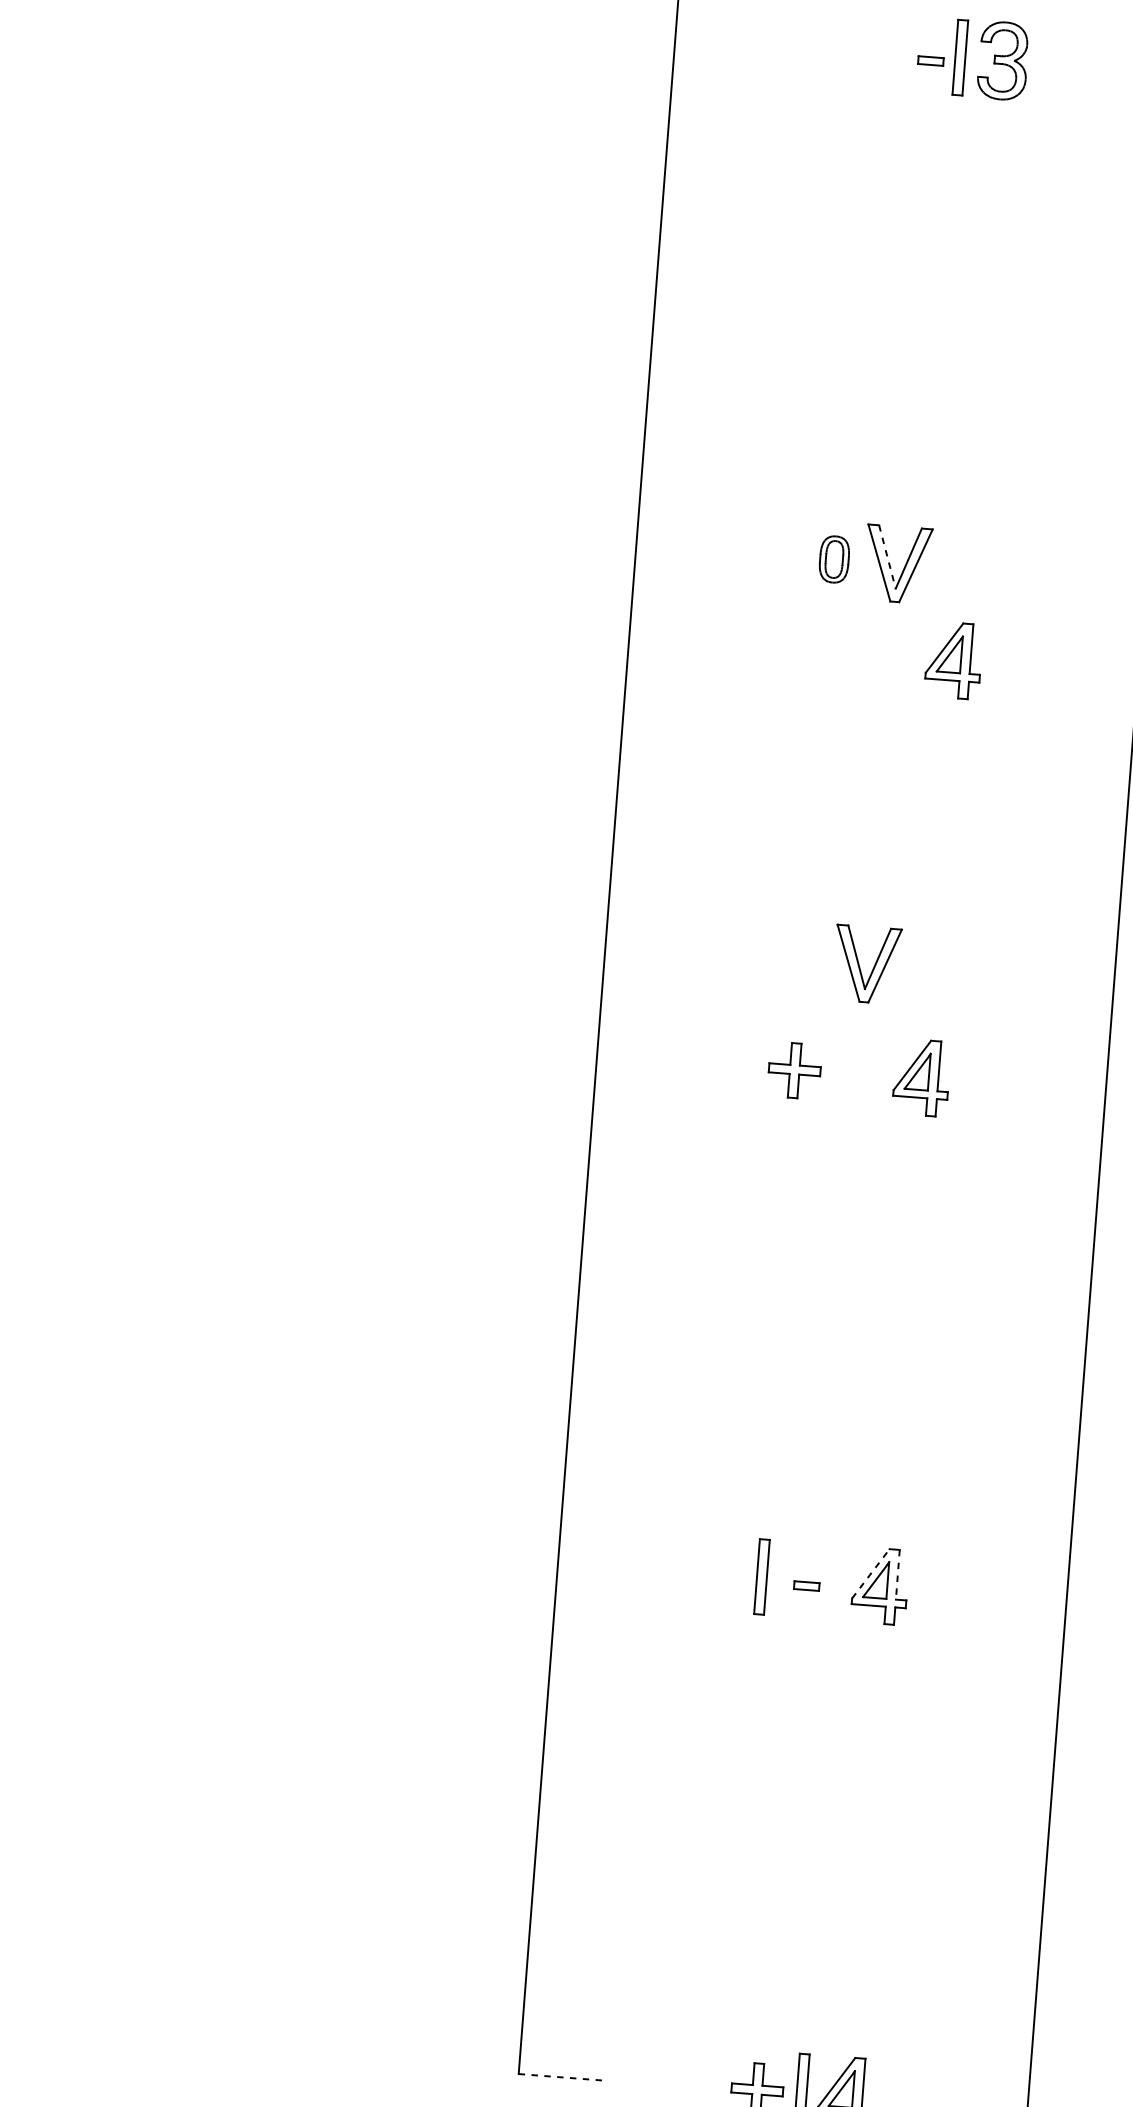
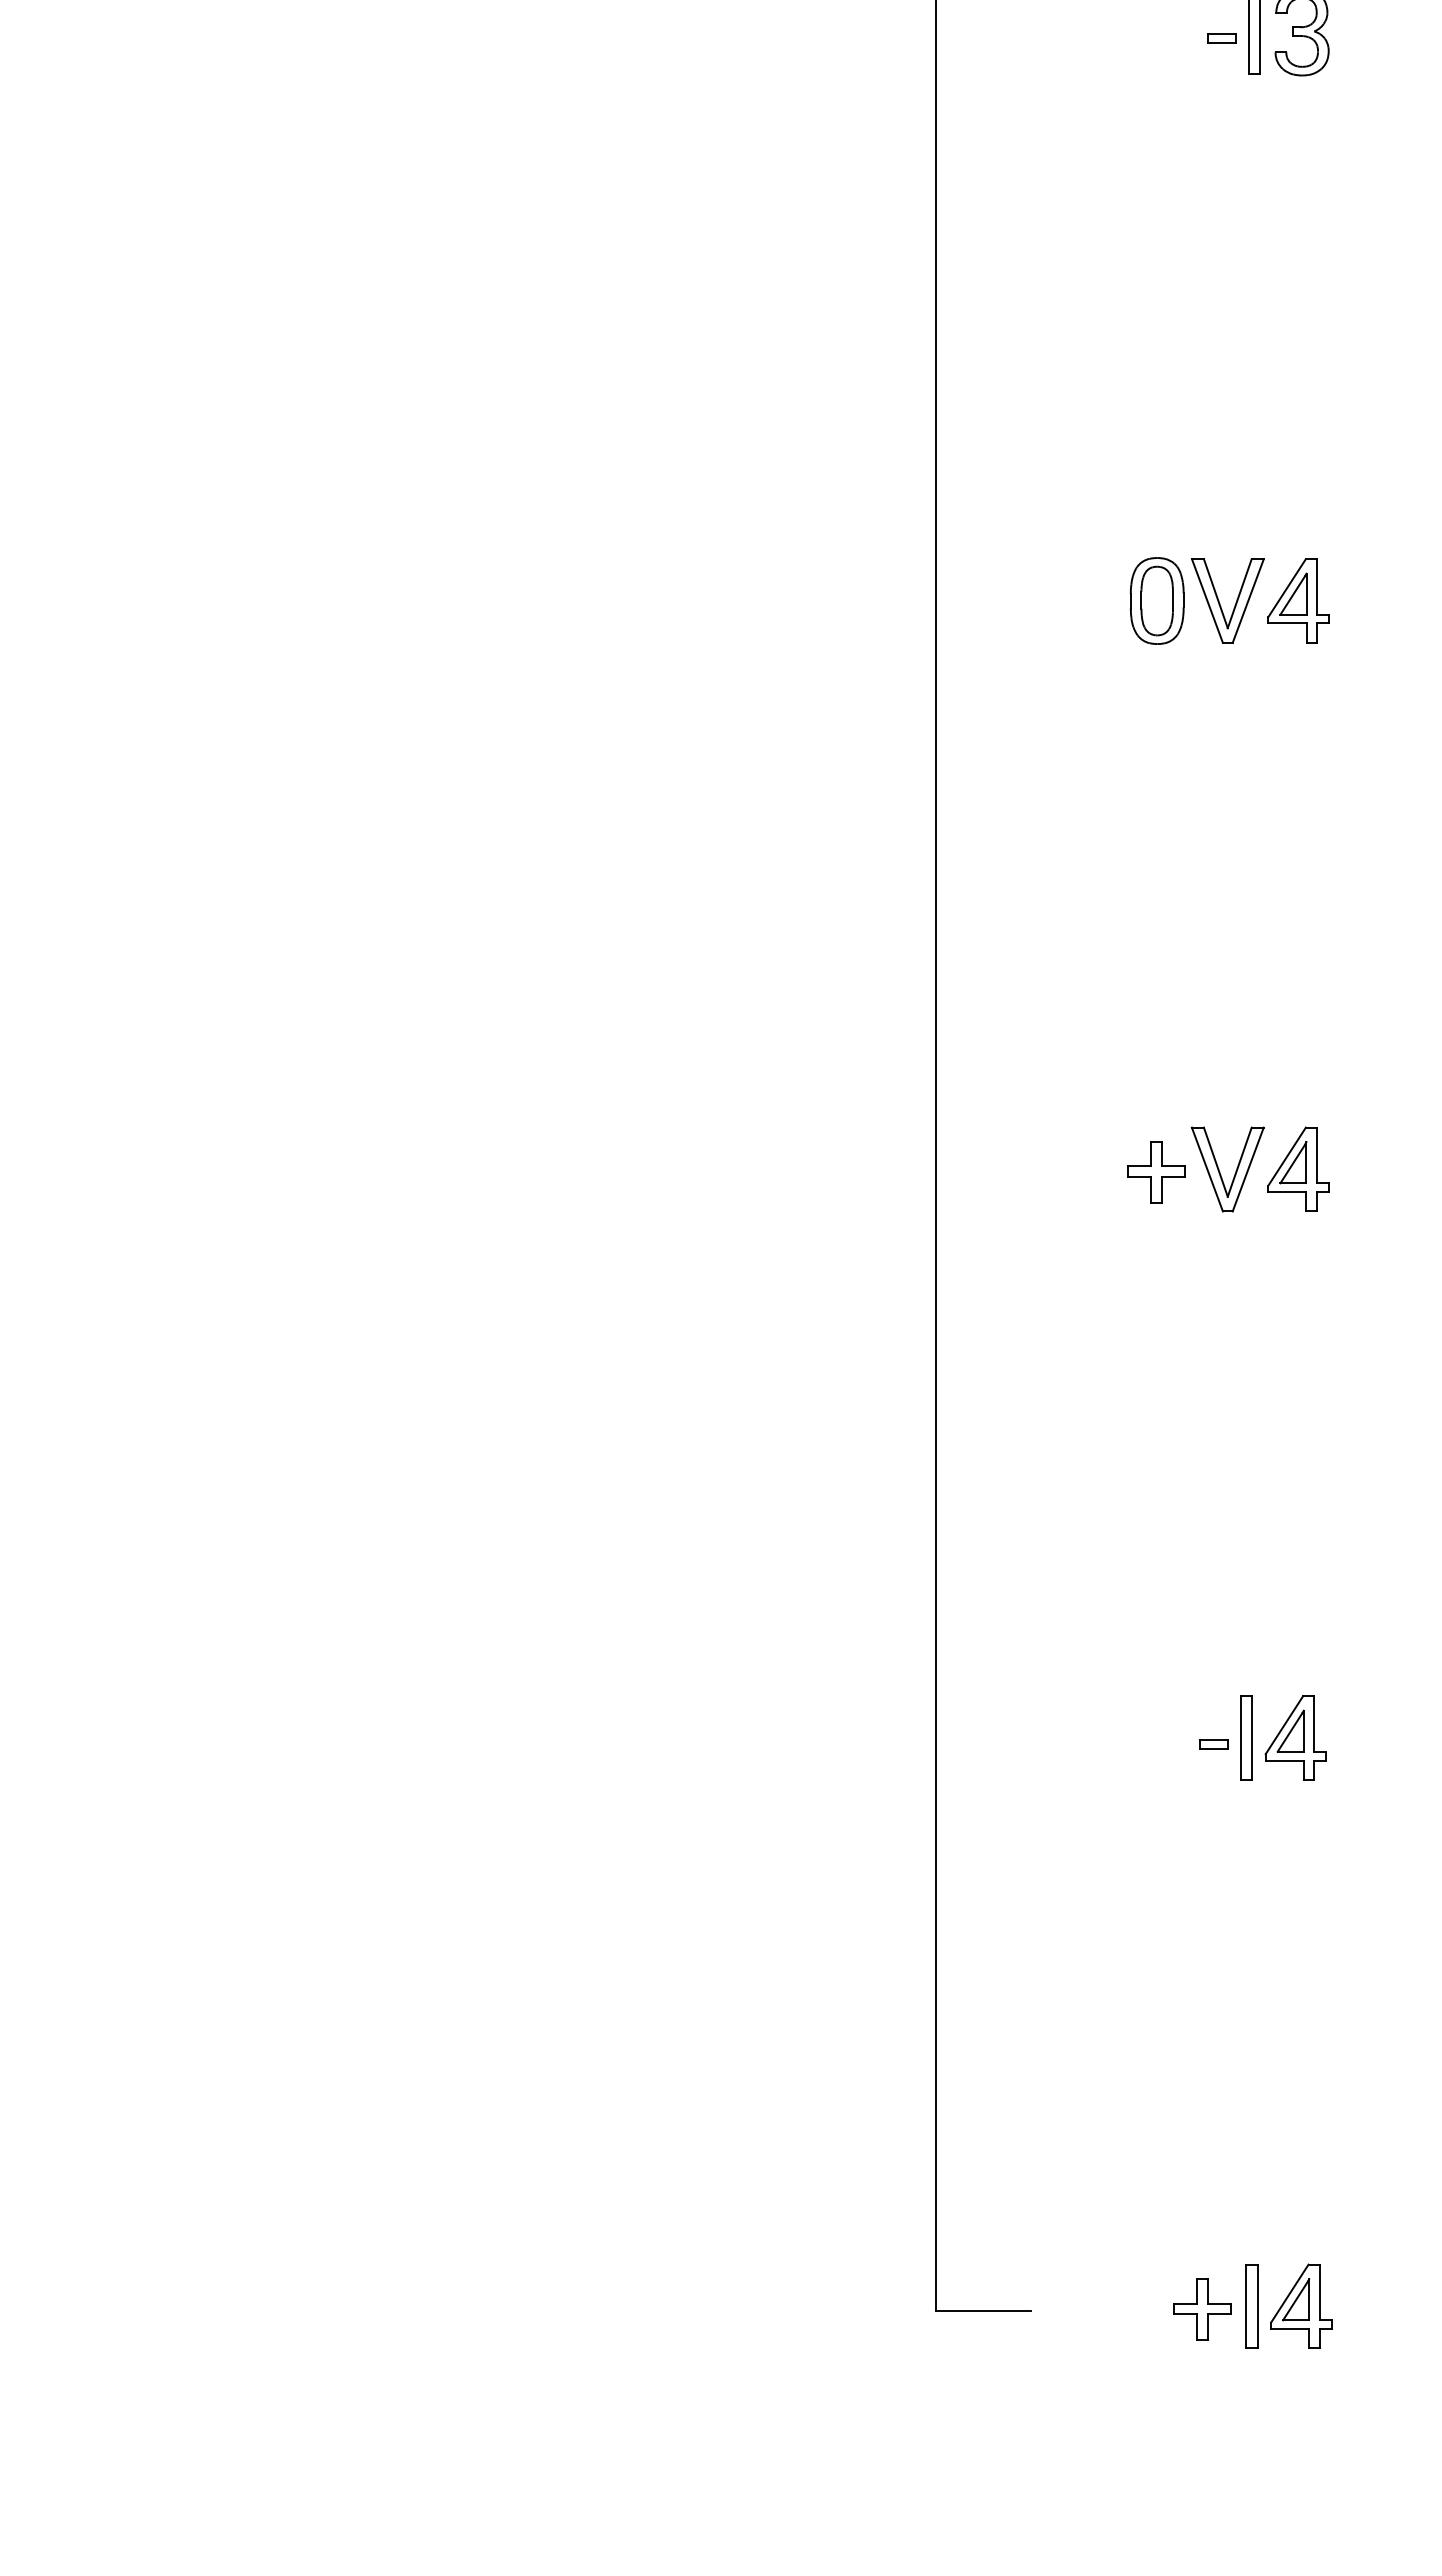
line: (887, 556) -> (1215, 593), dashed -> solid
part: (833, 559) -> (1156, 600), size x1.67
part: (953, 660) -> (1298, 600), moved
part: (860, 966) -> (1220, 1172), moved
line: (870, 1574) -> (1284, 1725), dashed -> solid
line: (897, 1574) -> (1314, 1723), dashed -> solid
part: (761, 1576) -> (1246, 1737), moved
line: (561, 2077) -> (983, 2311), dashed -> solid

